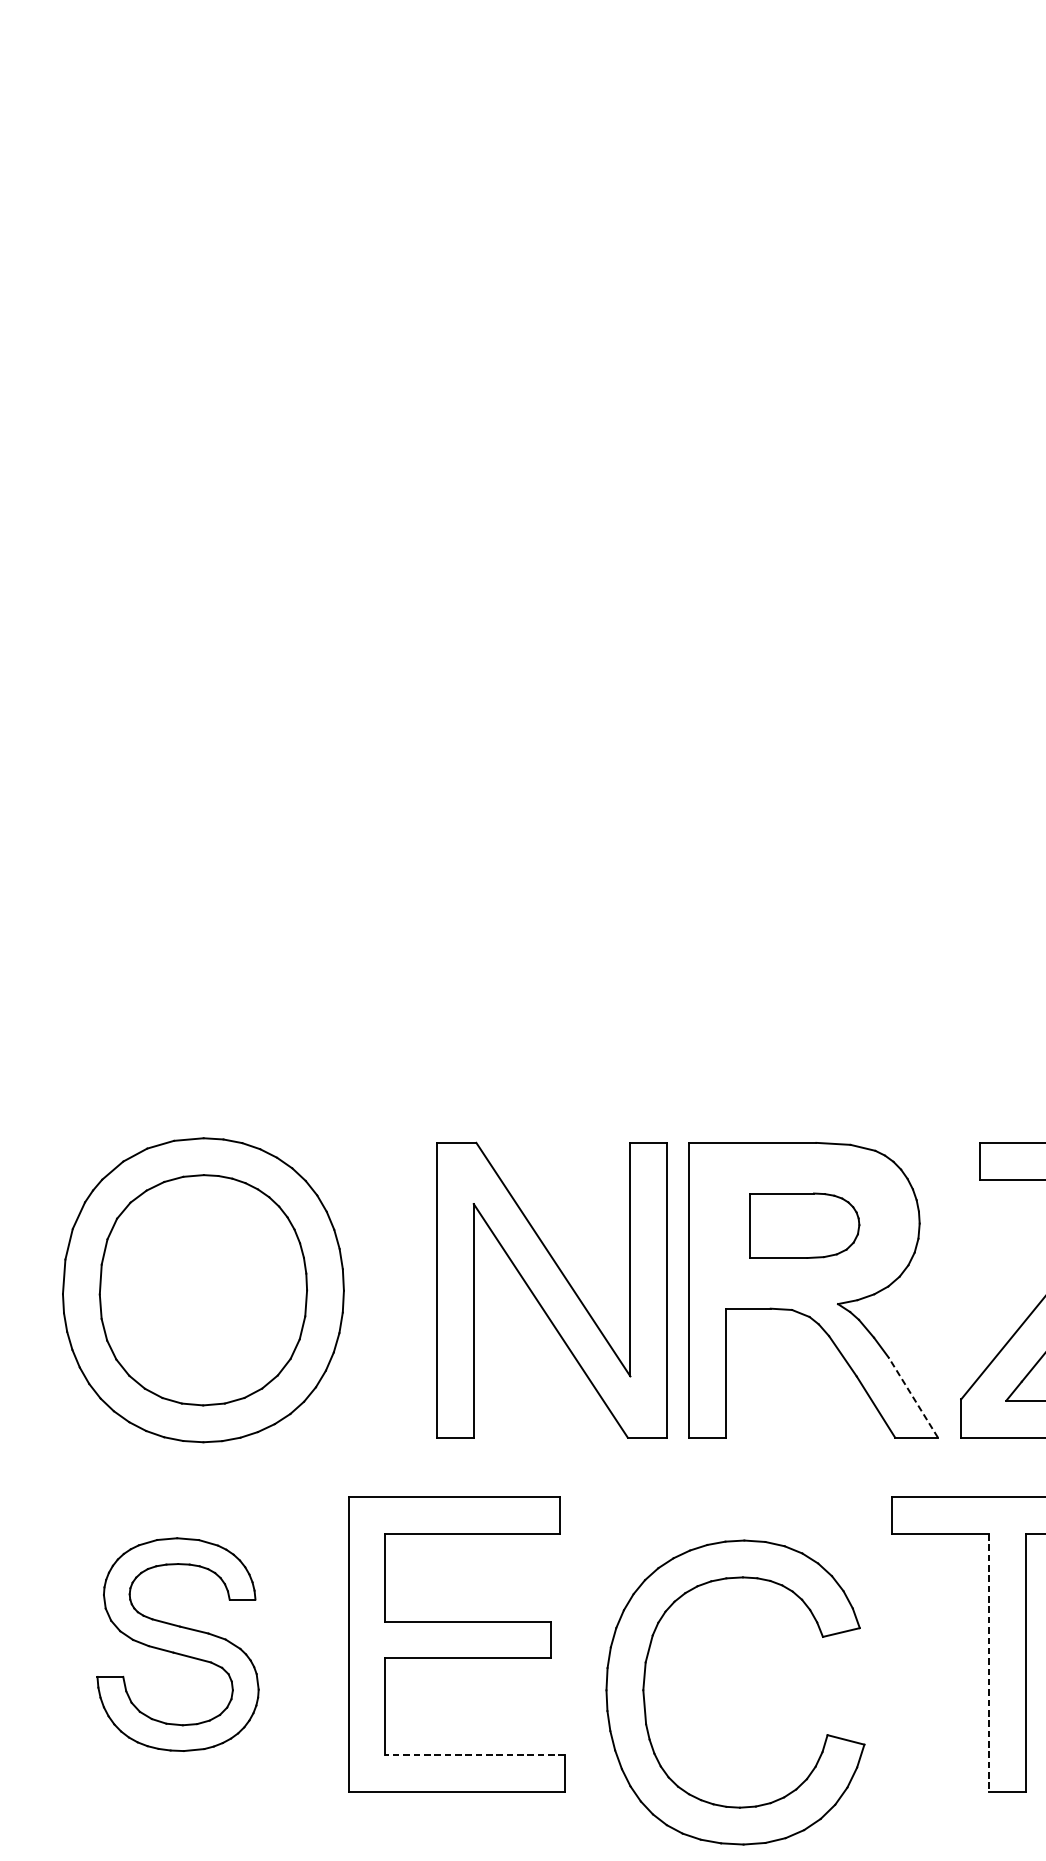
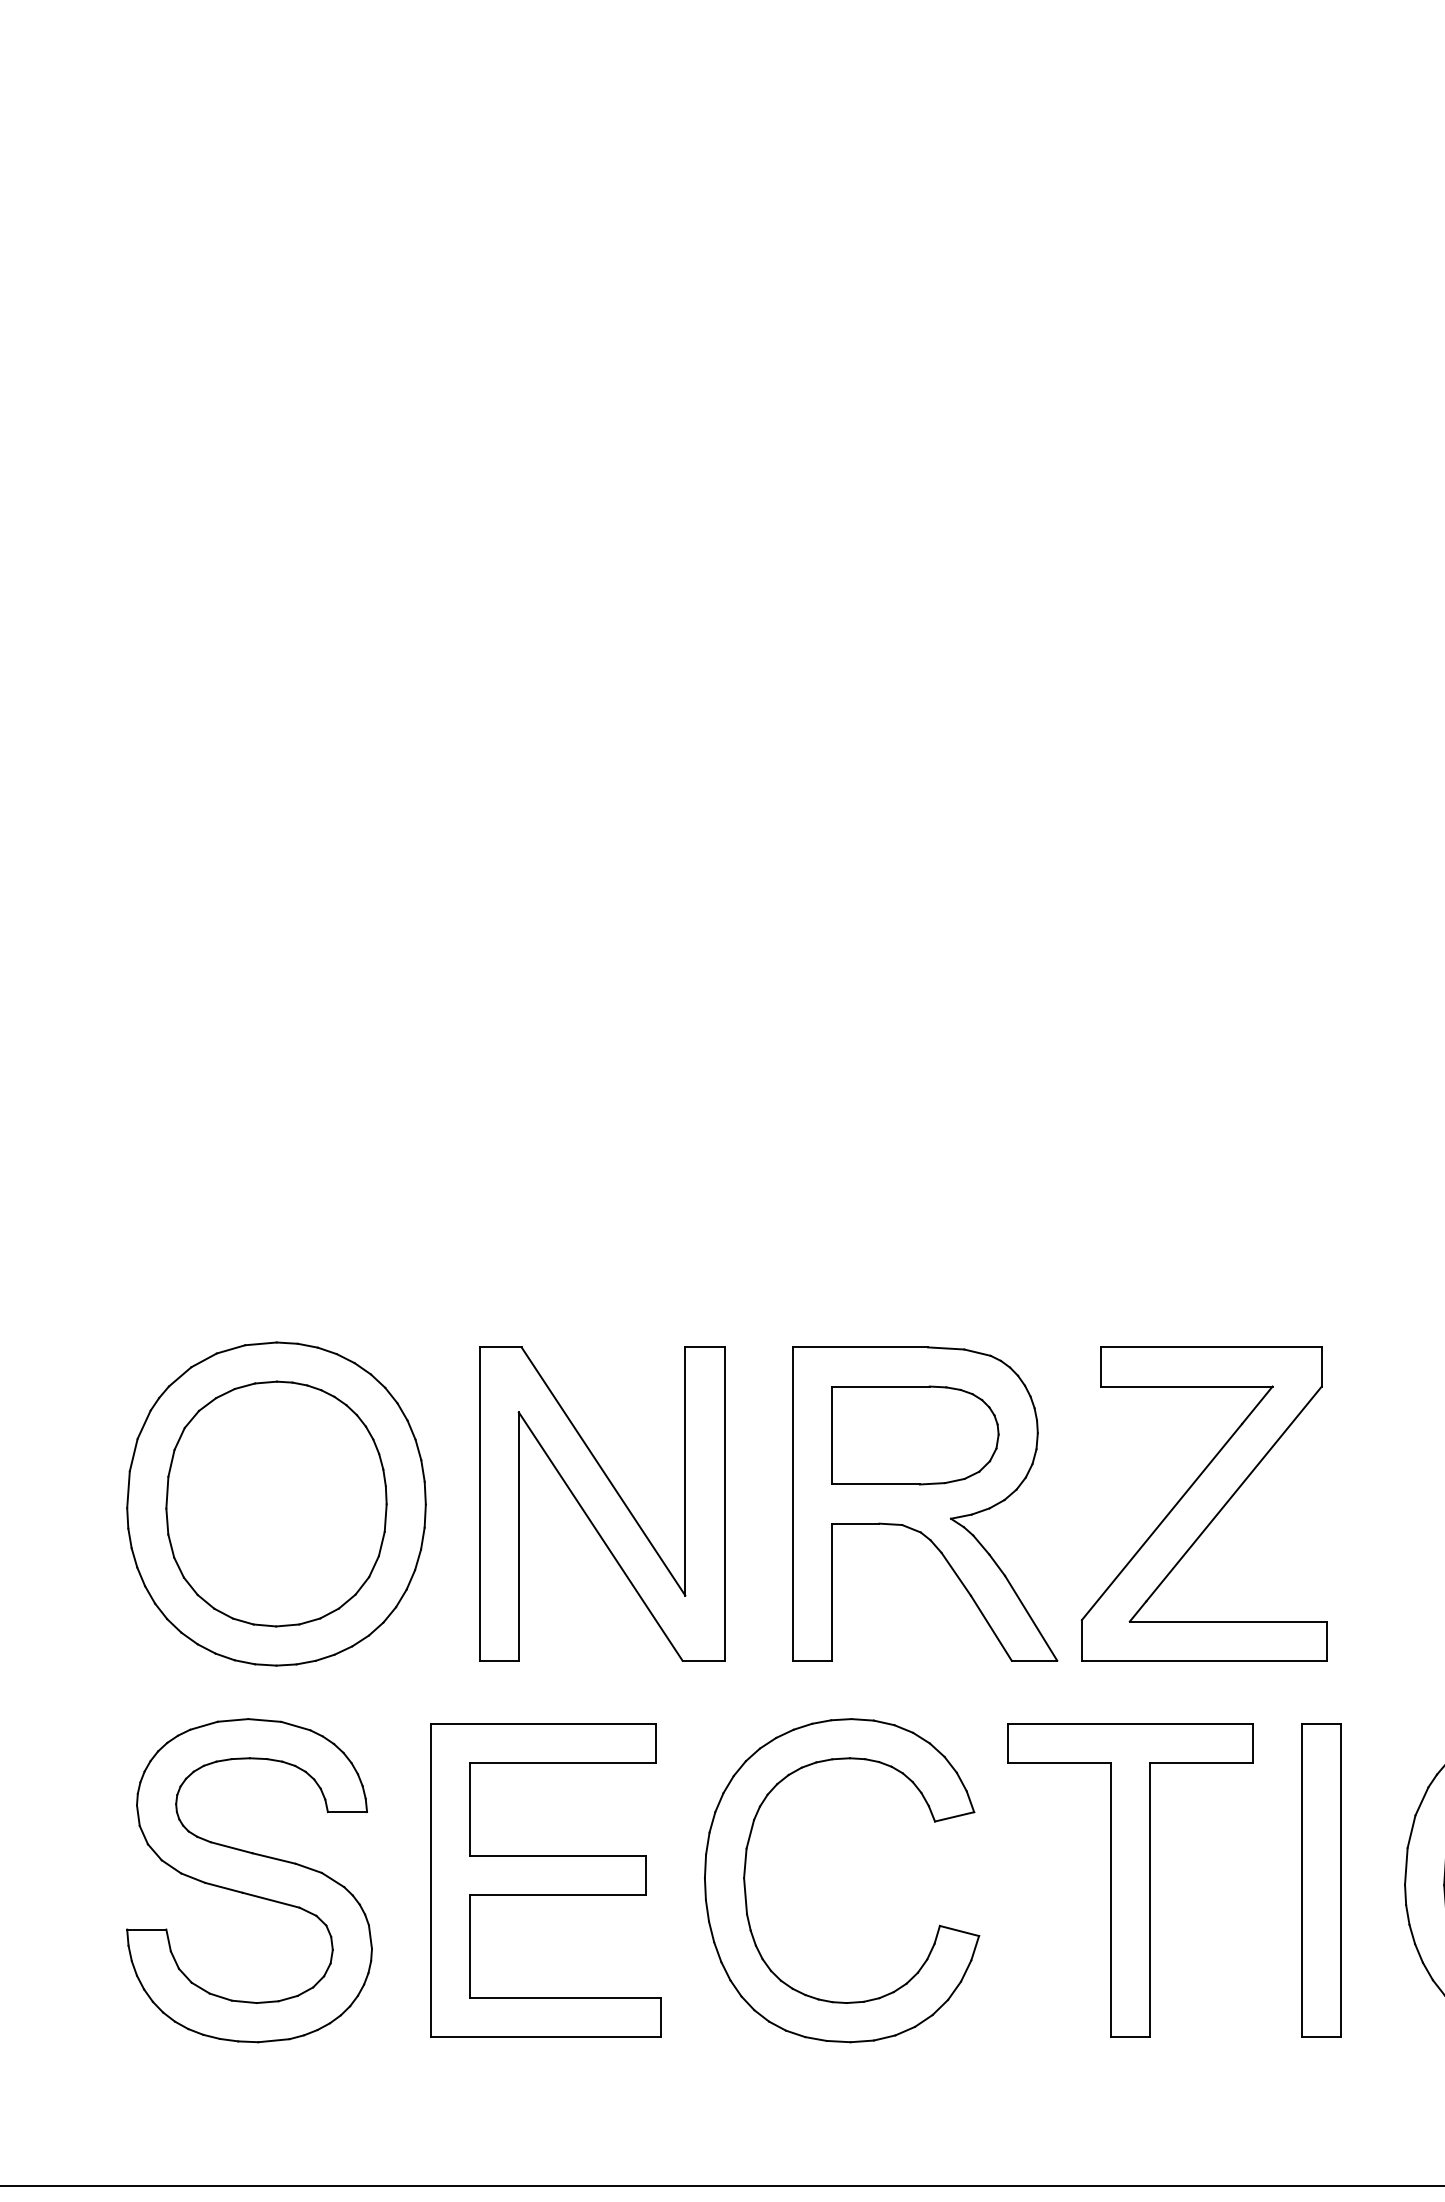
part: (804, 1225) -> (915, 1435), size x1.43
part: (552, 1289) -> (602, 1503), moved
line: (913, 1397) -> (1031, 1618), dashed -> solid
part: (178, 1644) -> (249, 1880), size x1.43
line: (988, 1663) -> (1111, 1900), dashed -> solid
part: (645, 1702) -> (746, 1891), moved
line: (474, 1755) -> (564, 1998), dashed -> solid

